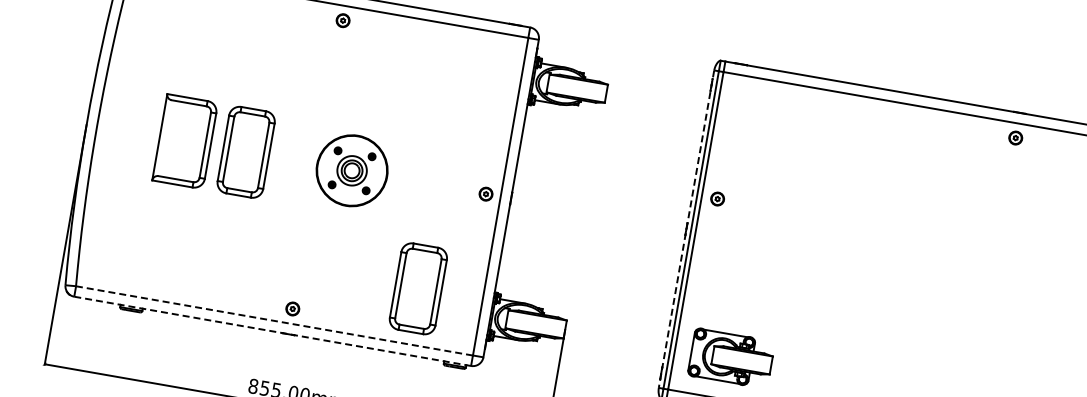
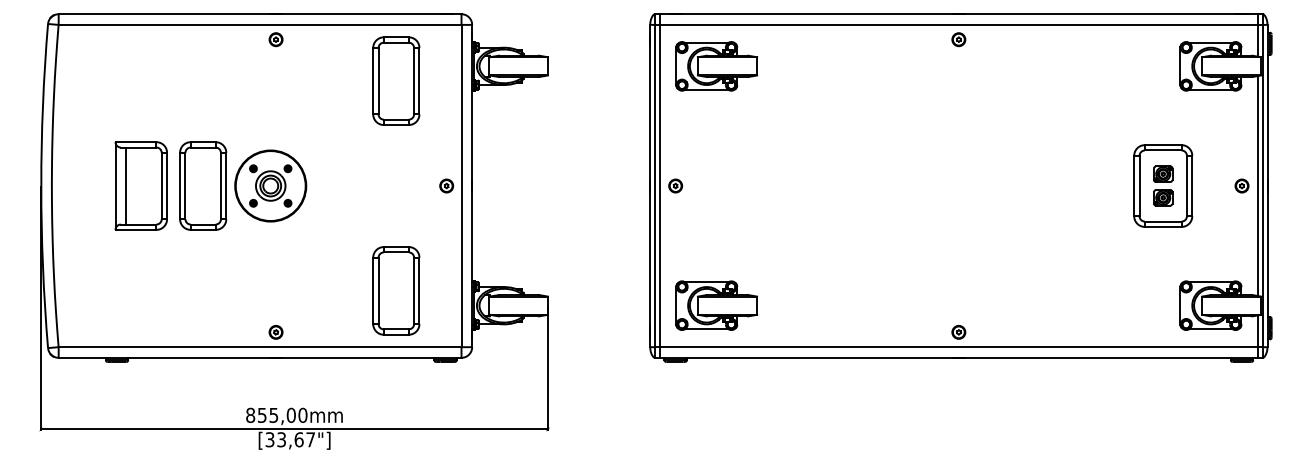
part: (454, 81) -> (396, 80), added
part: (772, 122) -> (716, 66), added
line: (170, 138) -> (126, 185), added
part: (351, 170) -> (270, 185), moved
part: (717, 198) -> (675, 185), moved
line: (686, 229) -> (650, 186), dashed -> solid
line: (273, 321) -> (259, 347), dashed -> solid
line: (273, 331) -> (260, 357), dashed -> solid

